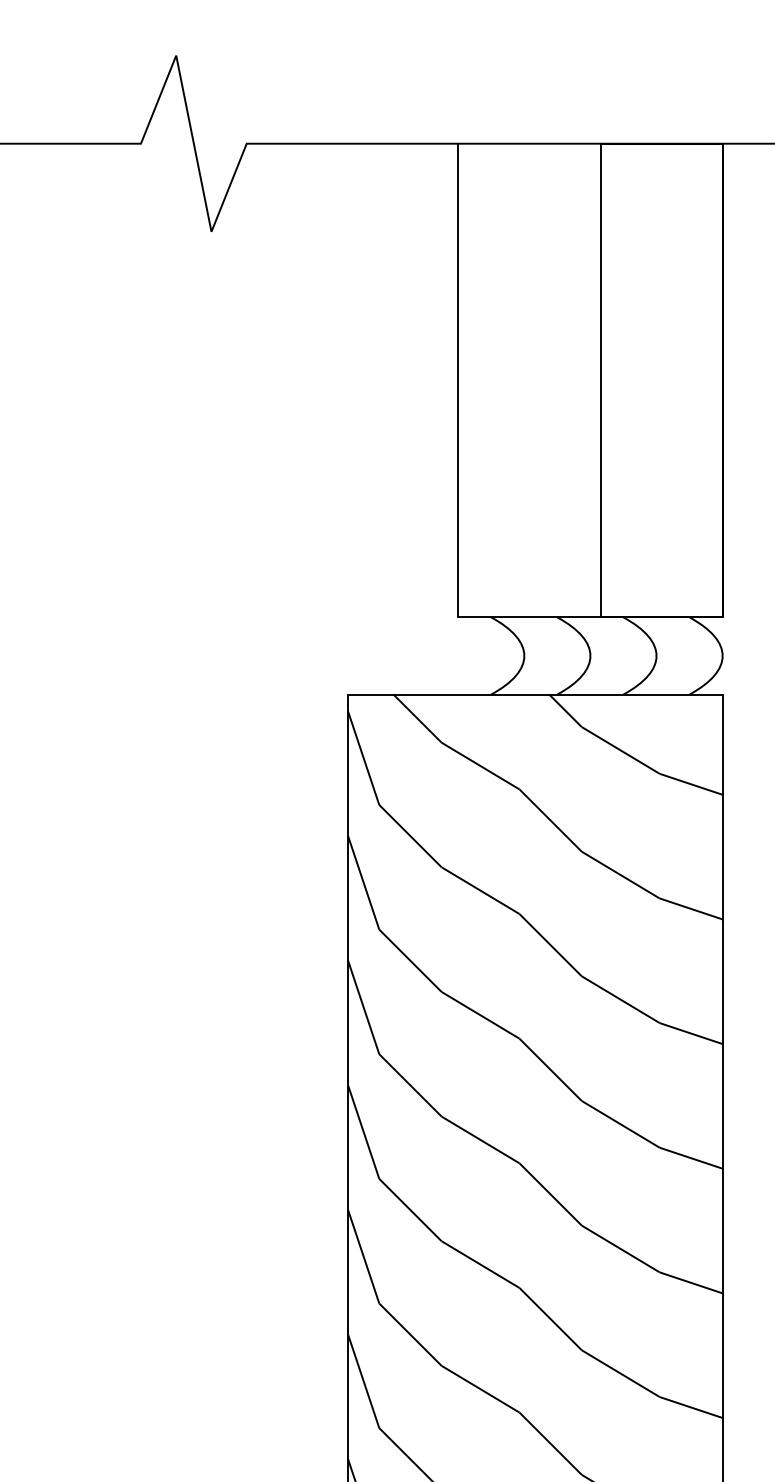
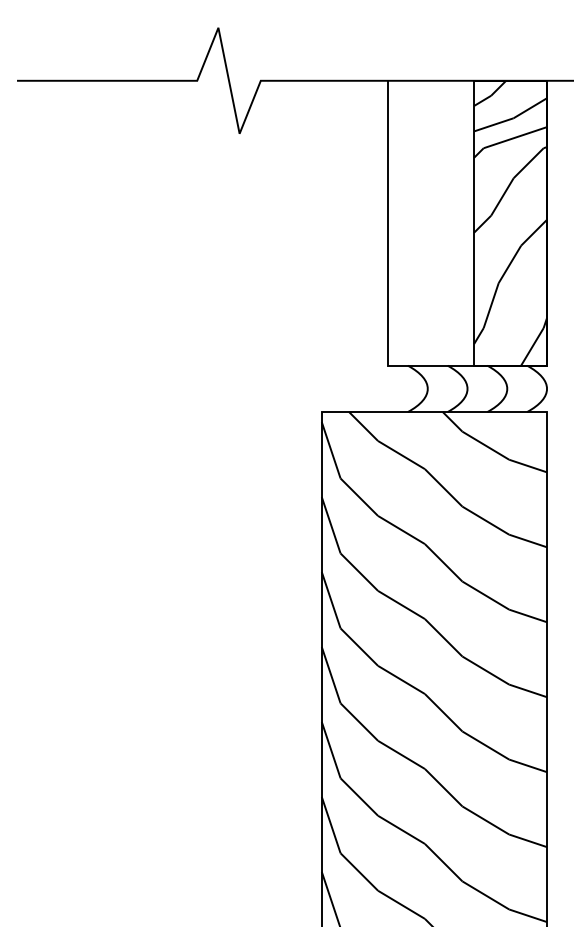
hatch: (661, 379) -> (510, 222), added

